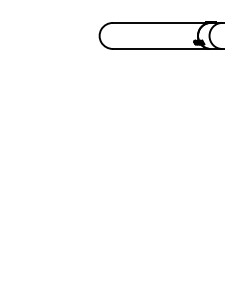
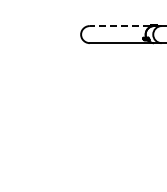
line: (158, 23) -> (119, 26), solid -> dashed

